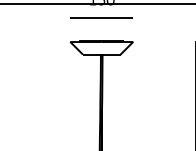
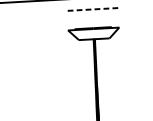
line: (101, 18) -> (92, 9), solid -> dashed

